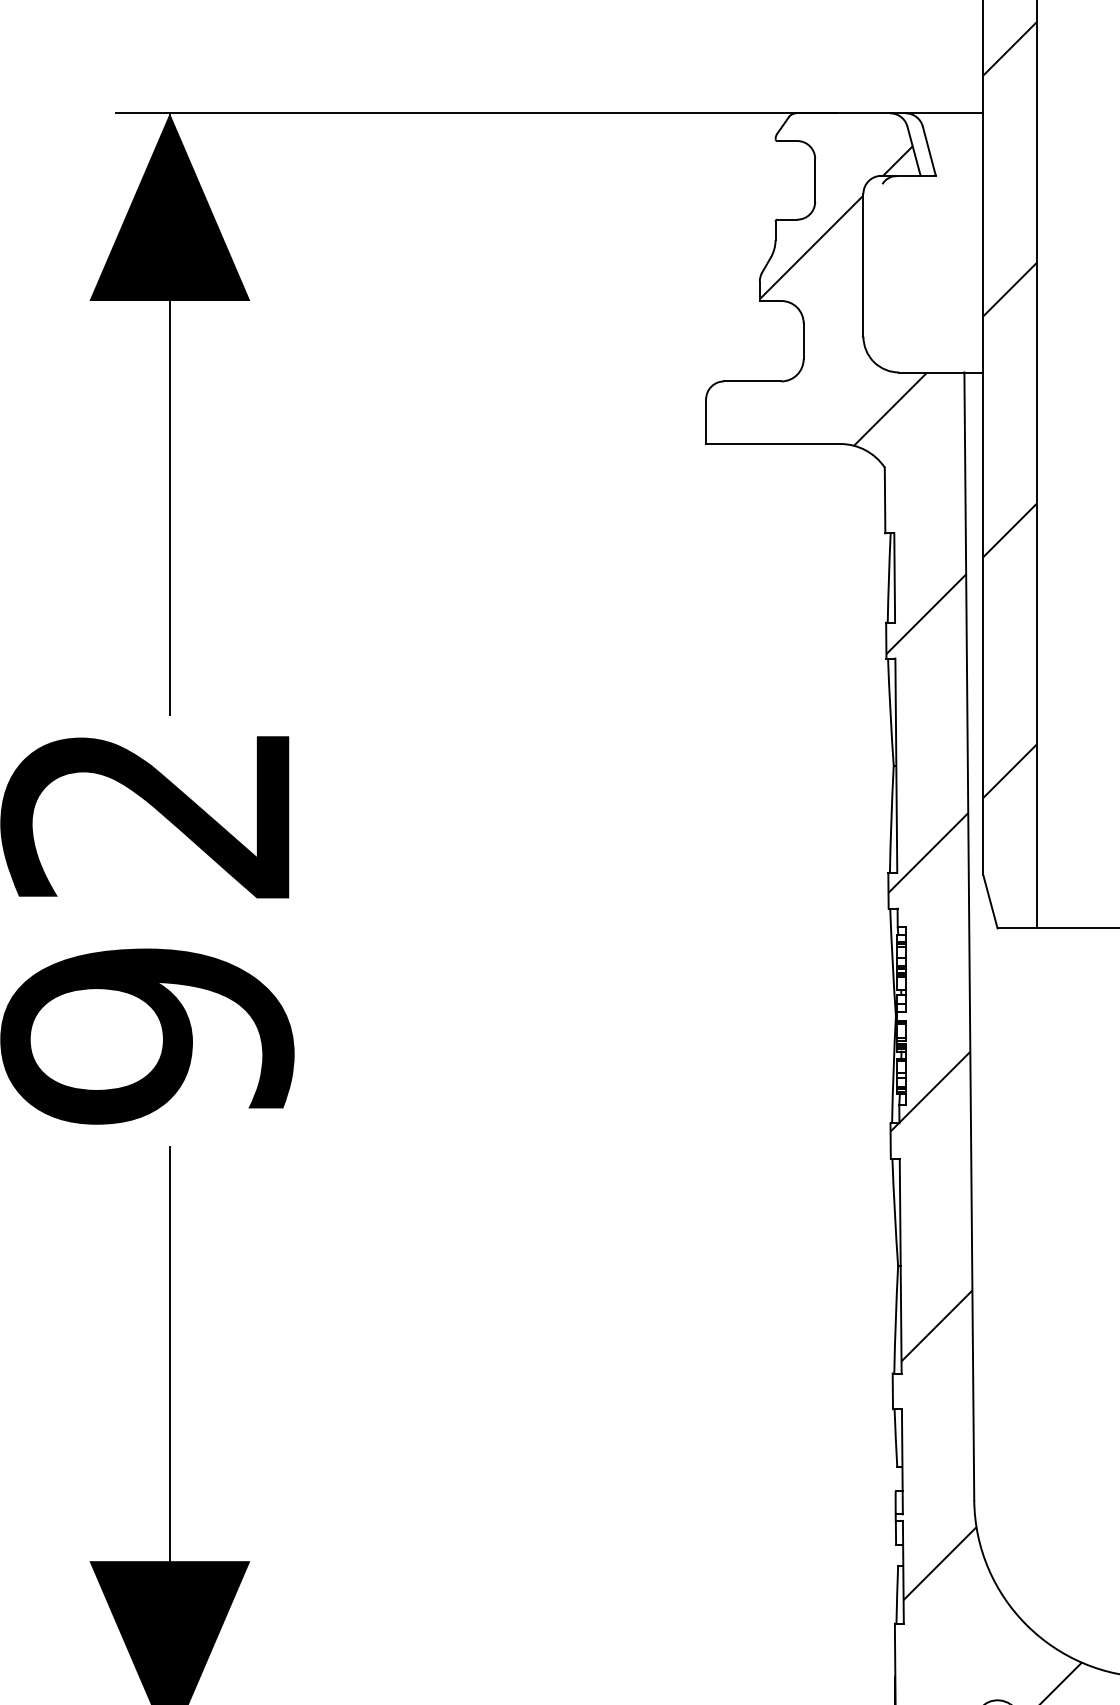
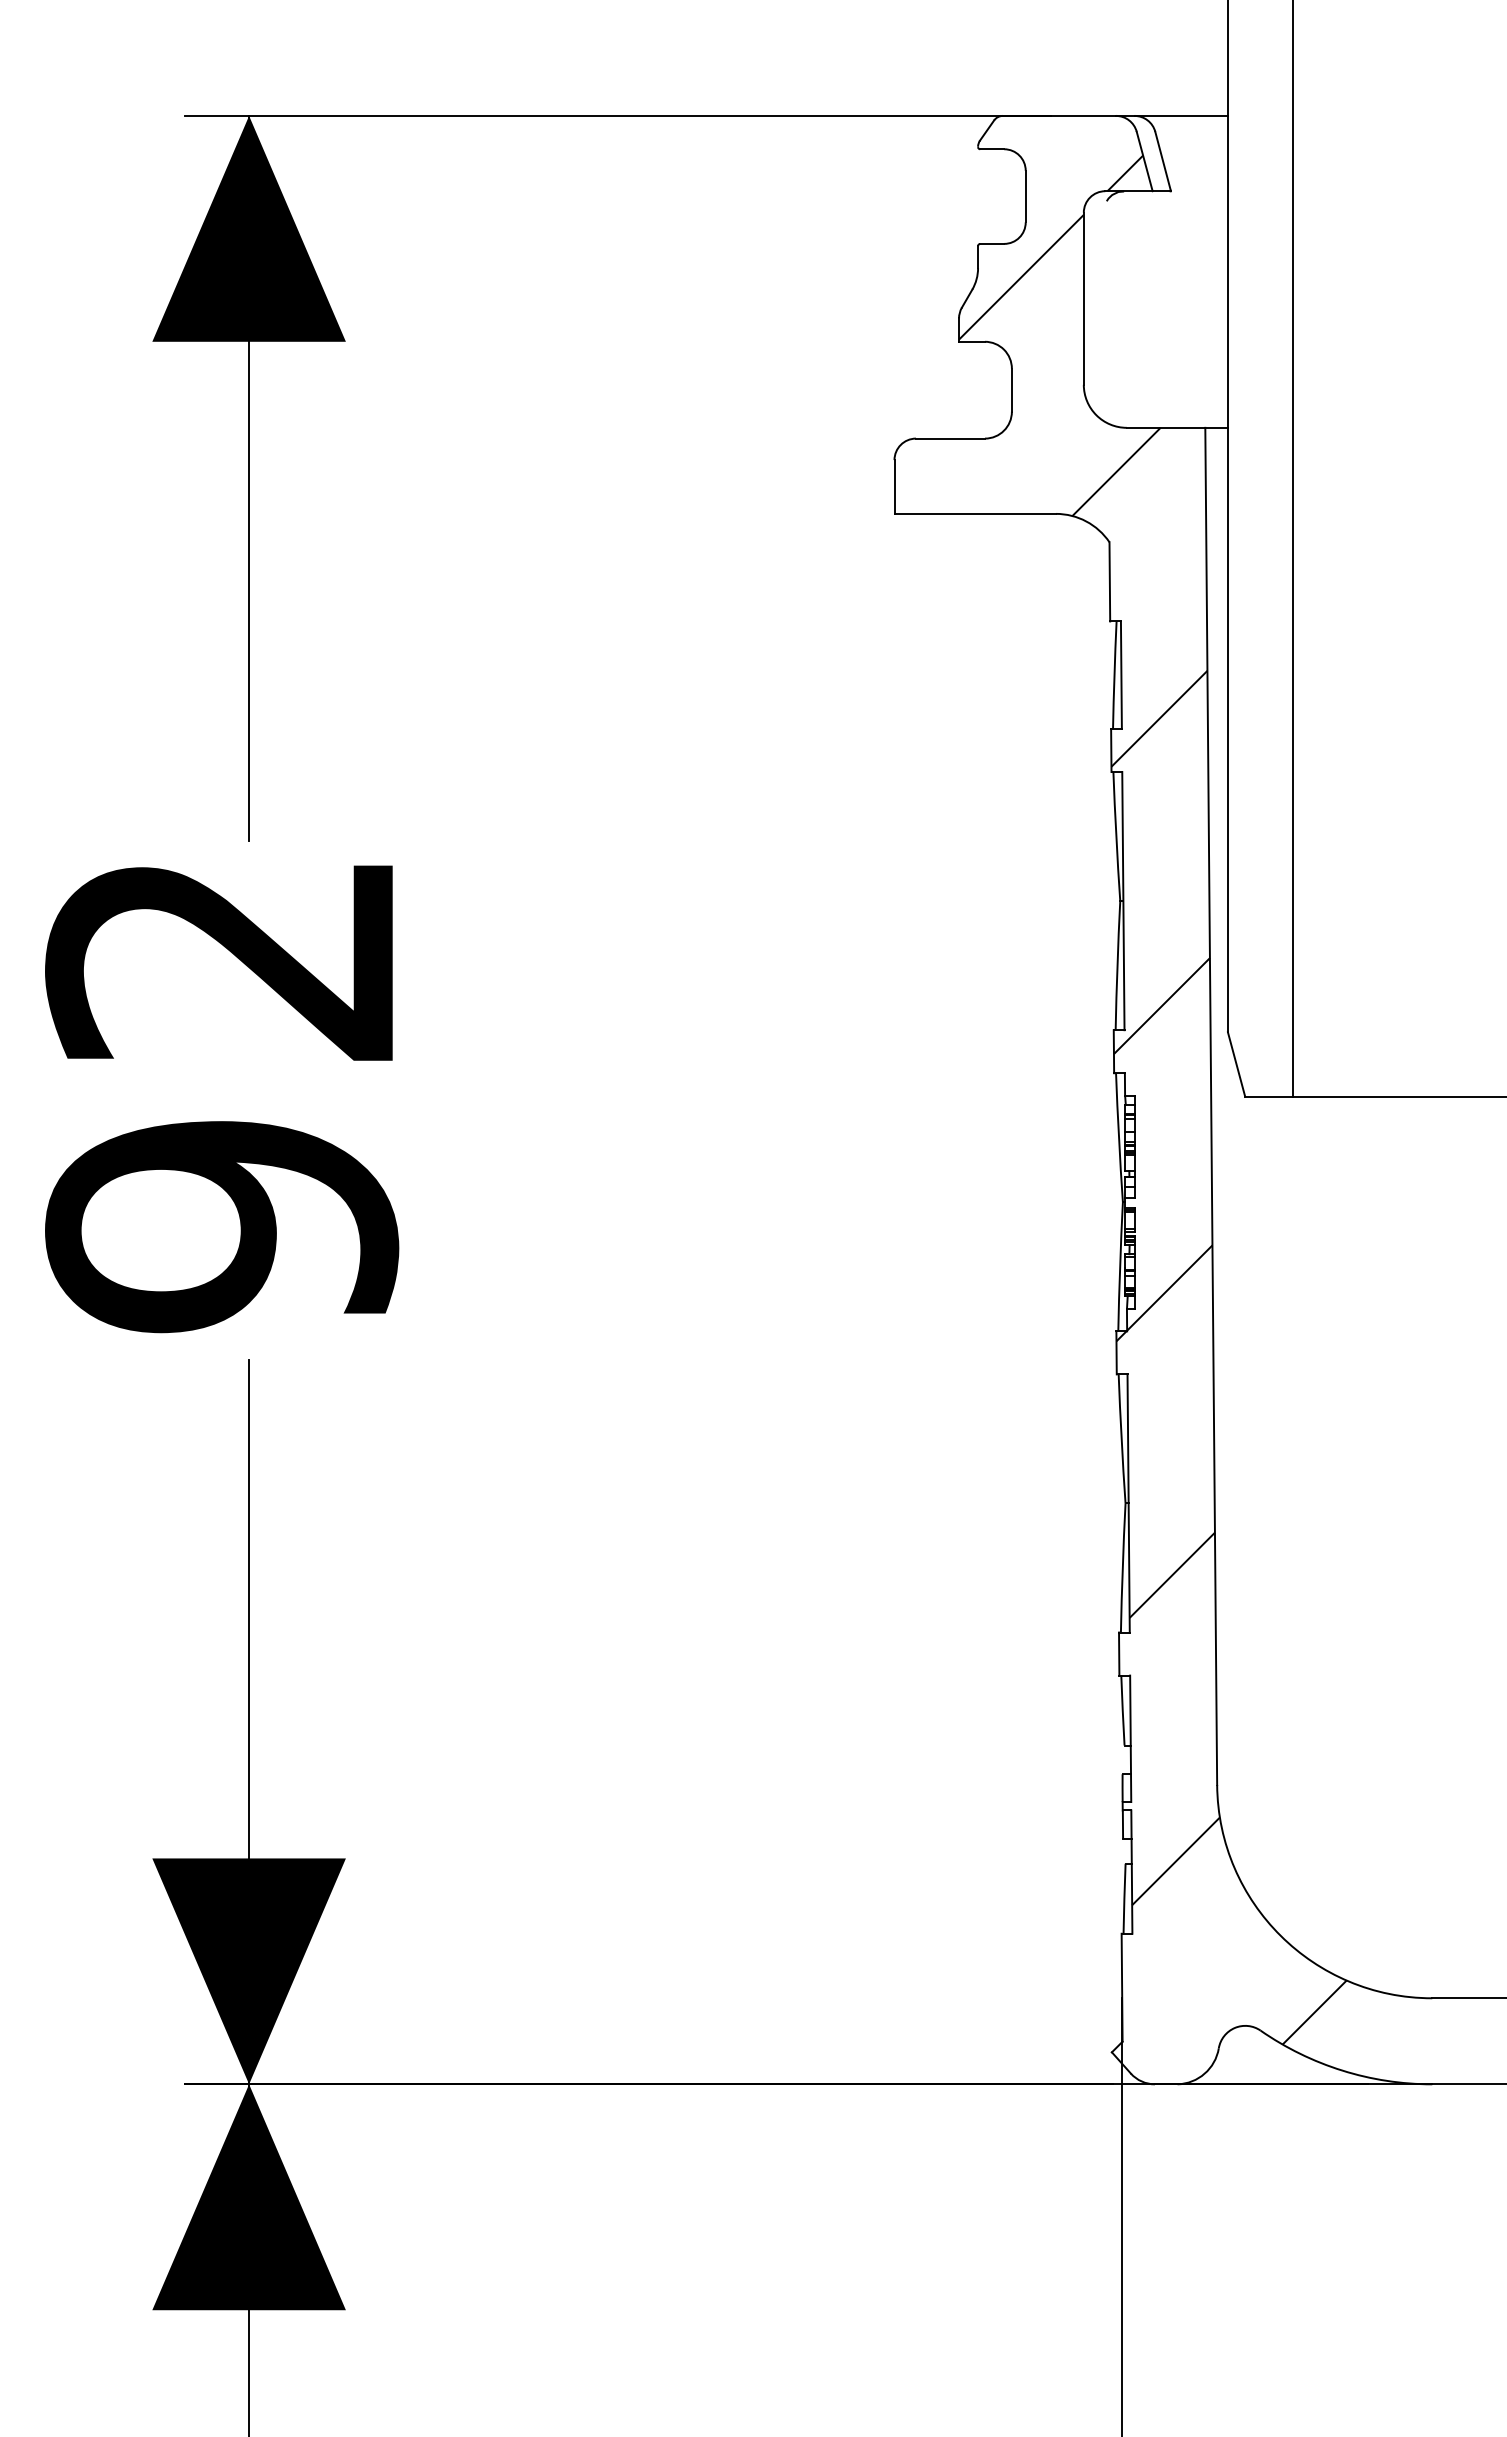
hatch: (1009, 410) -> (1259, 473), removed

